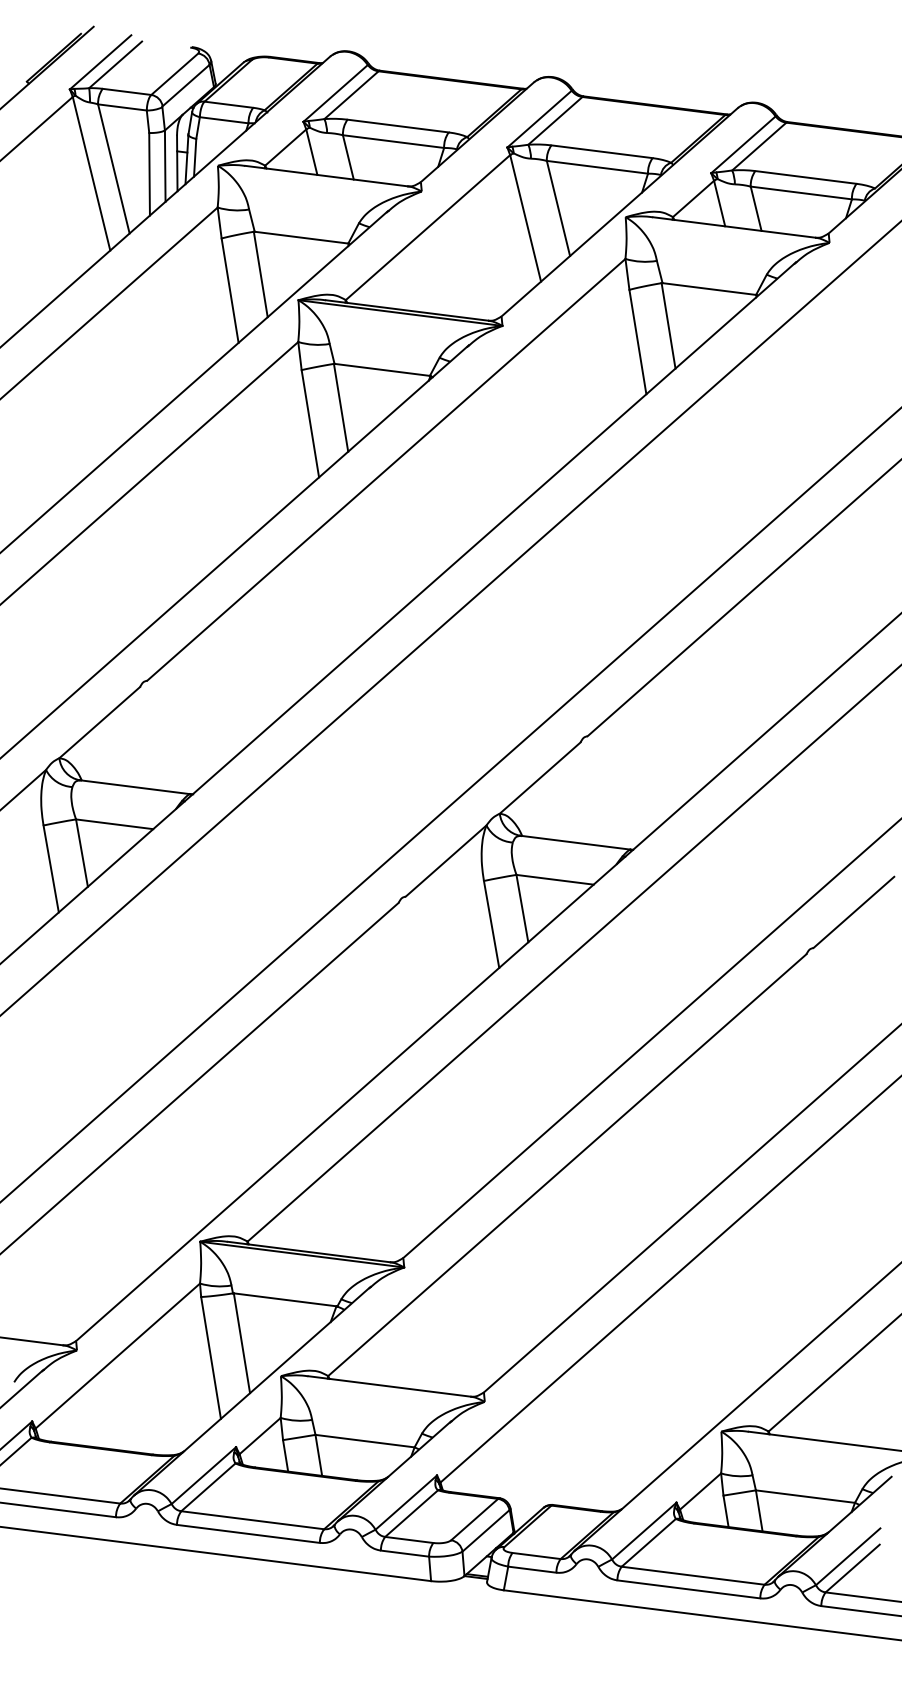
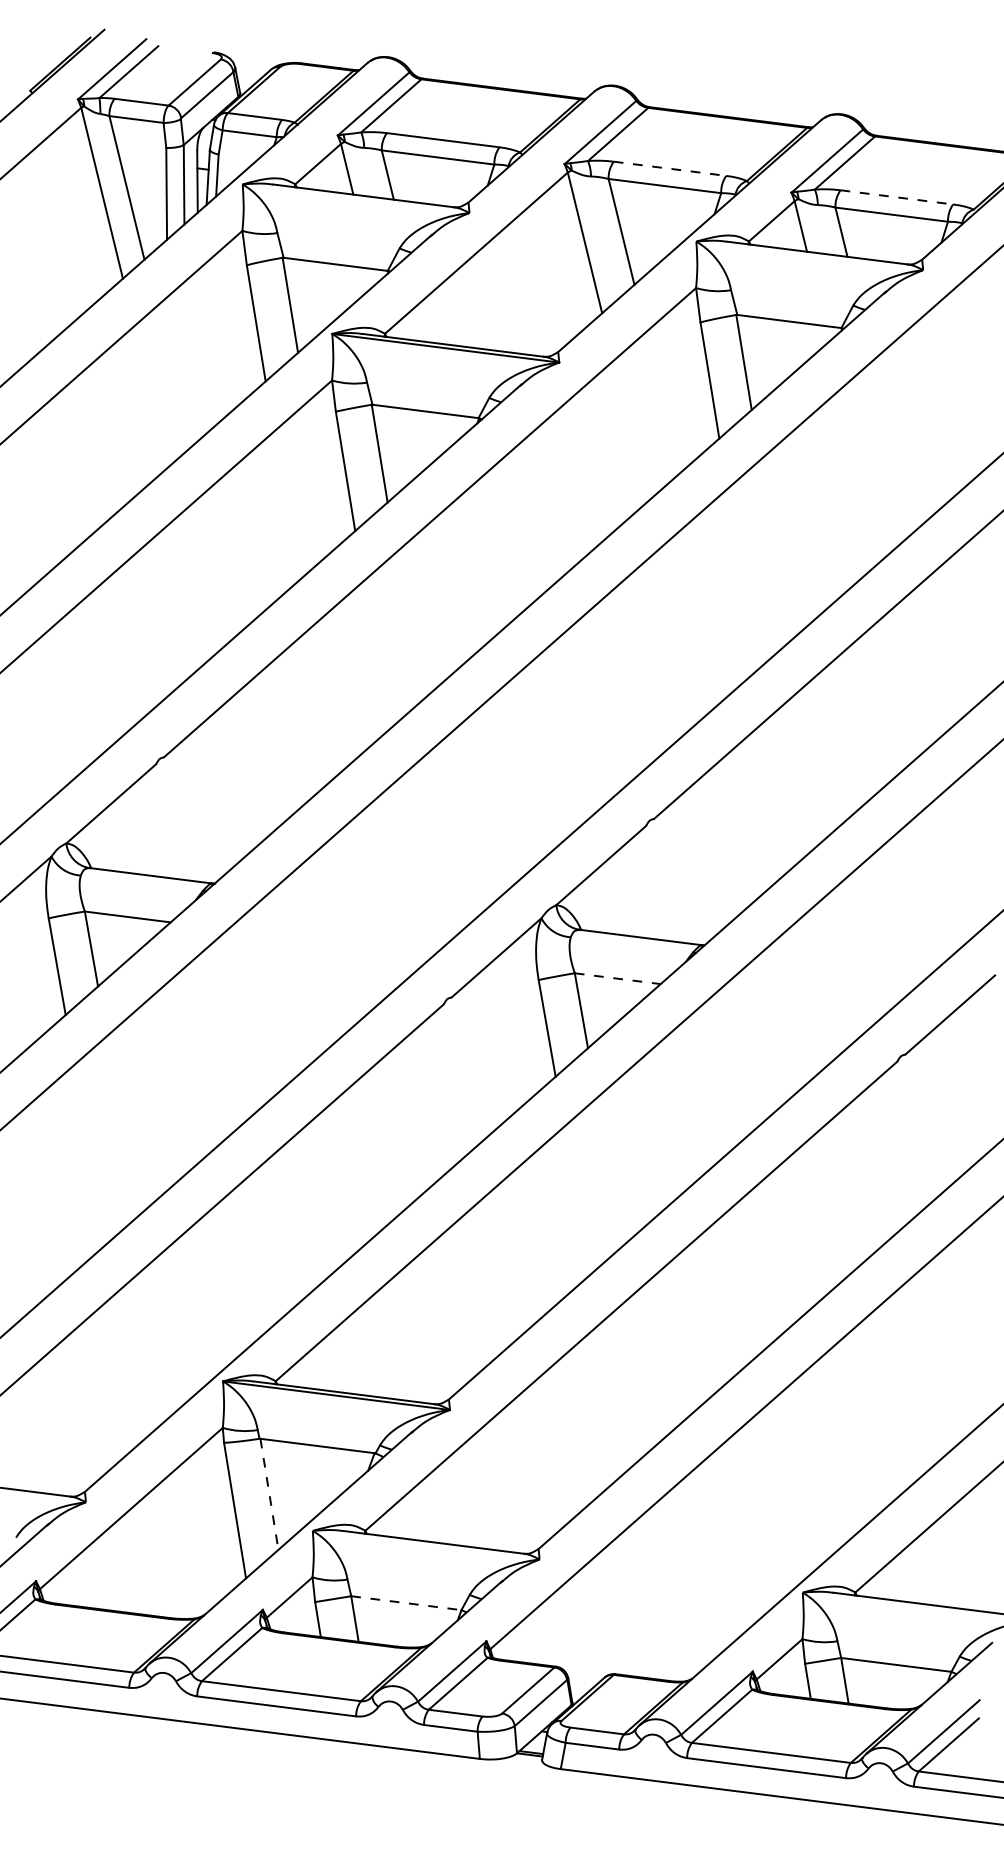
line: (602, 151) -> (670, 168), solid -> dashed
line: (805, 177) -> (896, 197), solid -> dashed
line: (555, 879) -> (618, 978), solid -> dashed
line: (242, 1343) -> (269, 1494), solid -> dashed
line: (365, 1441) -> (406, 1603), solid -> dashed

